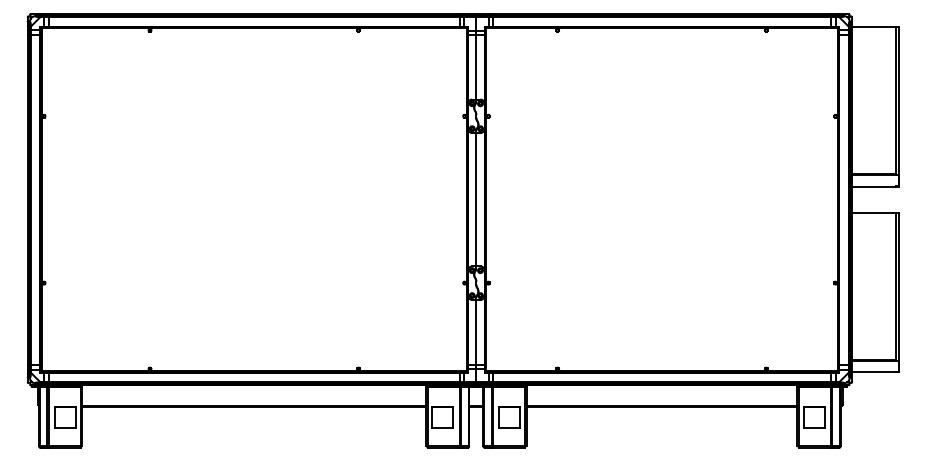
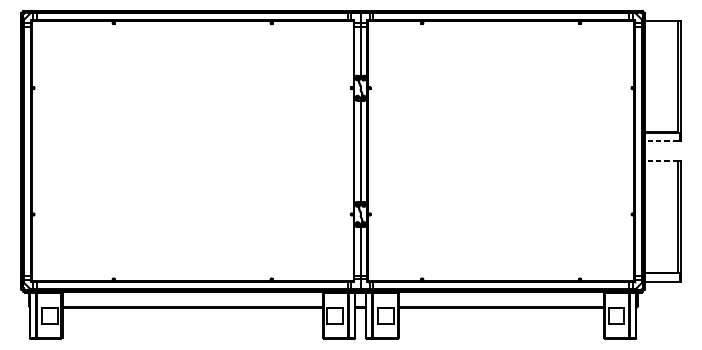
line: (873, 186) -> (661, 141), solid -> dashed
line: (873, 212) -> (661, 160), solid -> dashed

